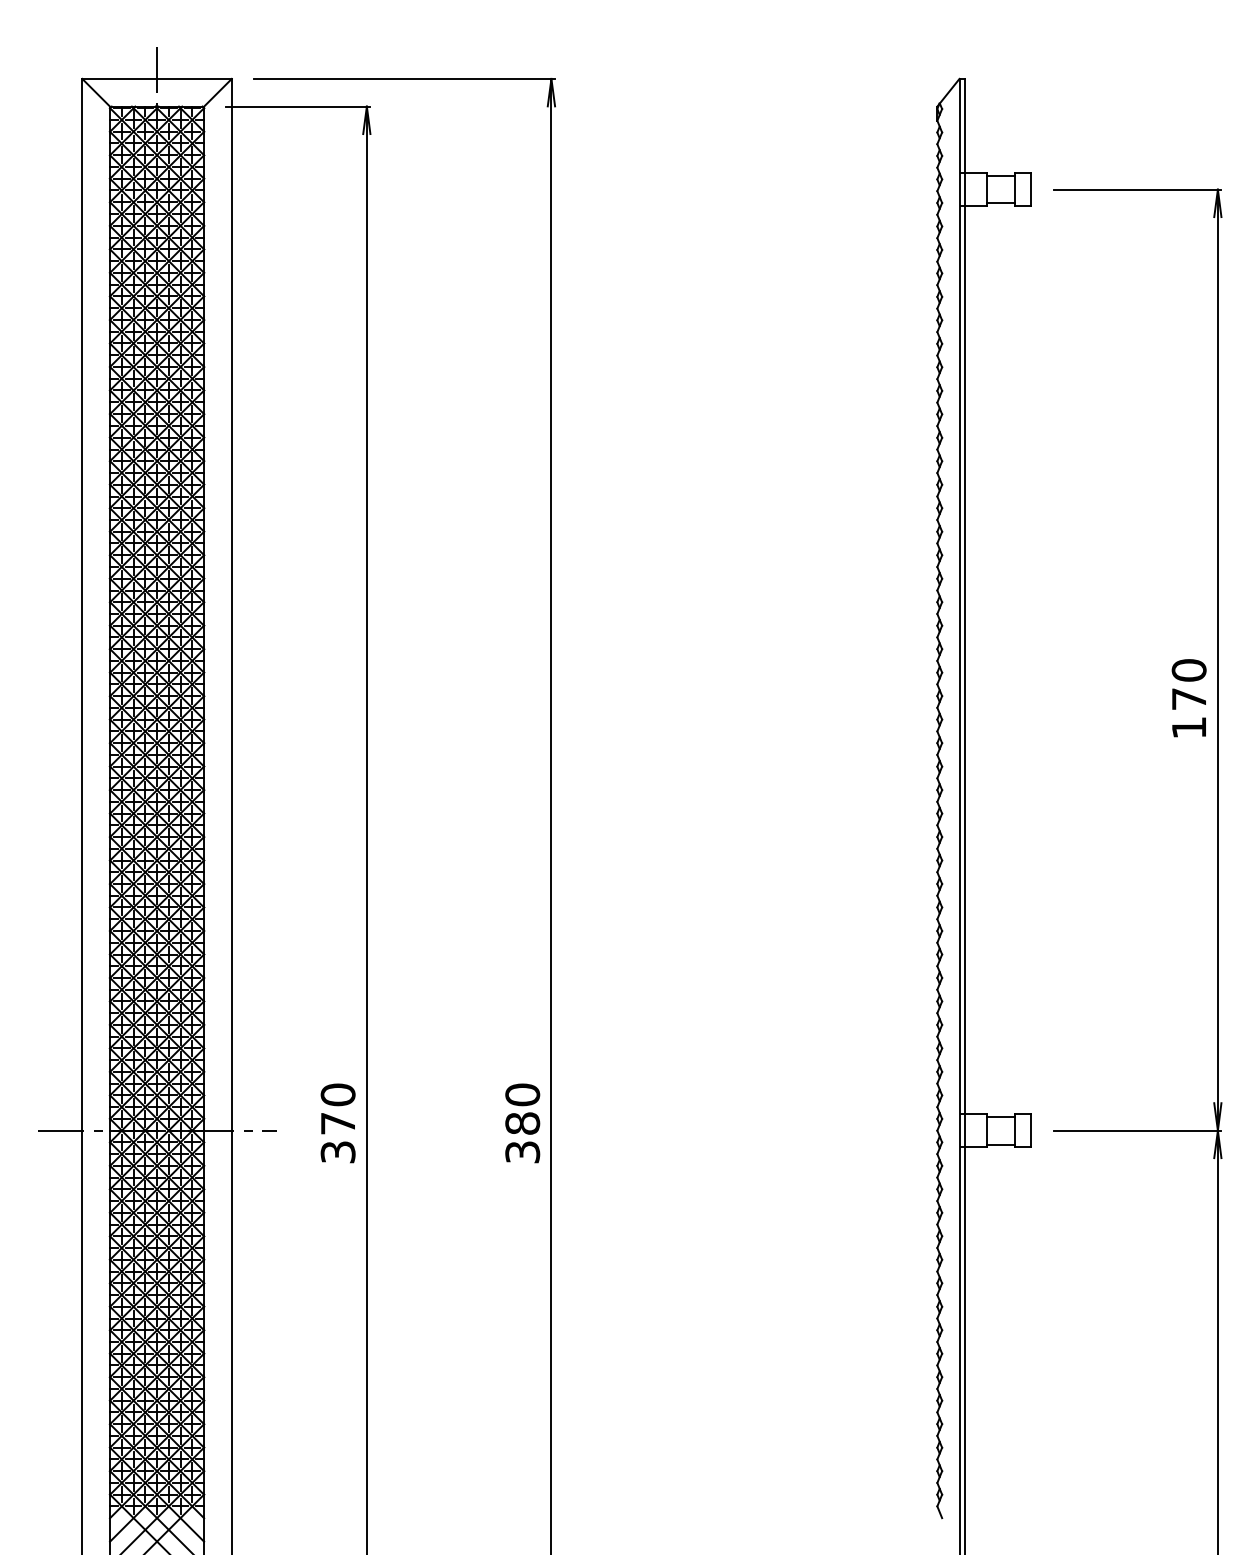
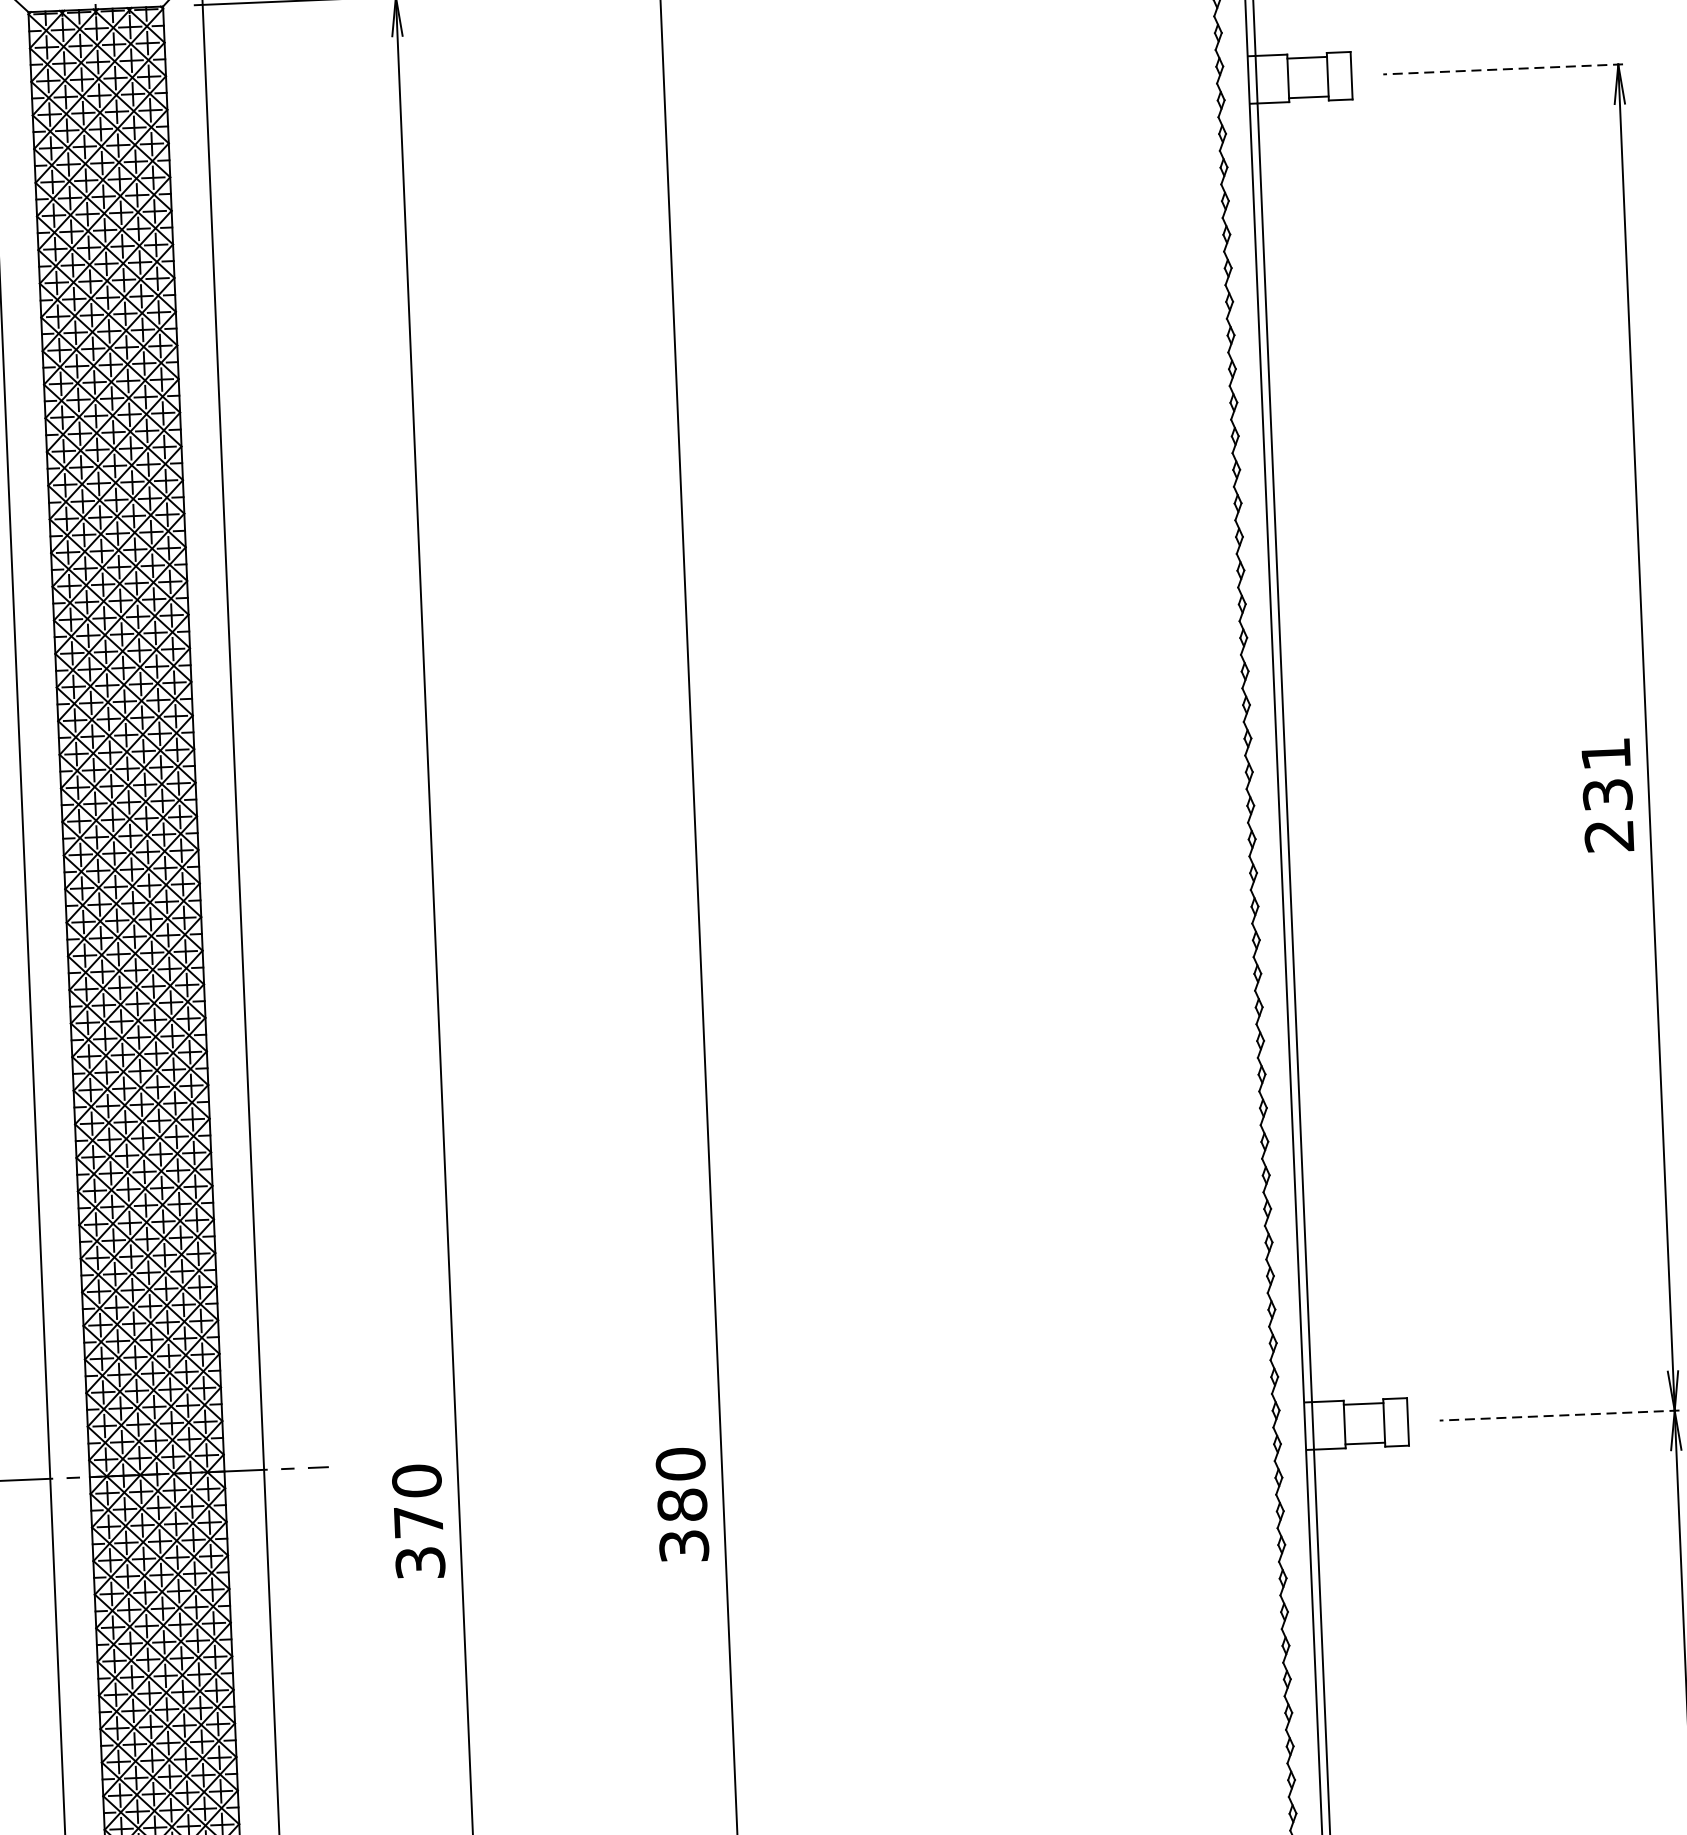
line: (1137, 189) -> (1503, 69), solid -> dashed
text: (1188, 698) -> (1606, 794), 170 -> 231
text: (337, 1123) -> (417, 1521), moved
text: (522, 1123) -> (682, 1505), moved
line: (1137, 1130) -> (1559, 1415), solid -> dashed

